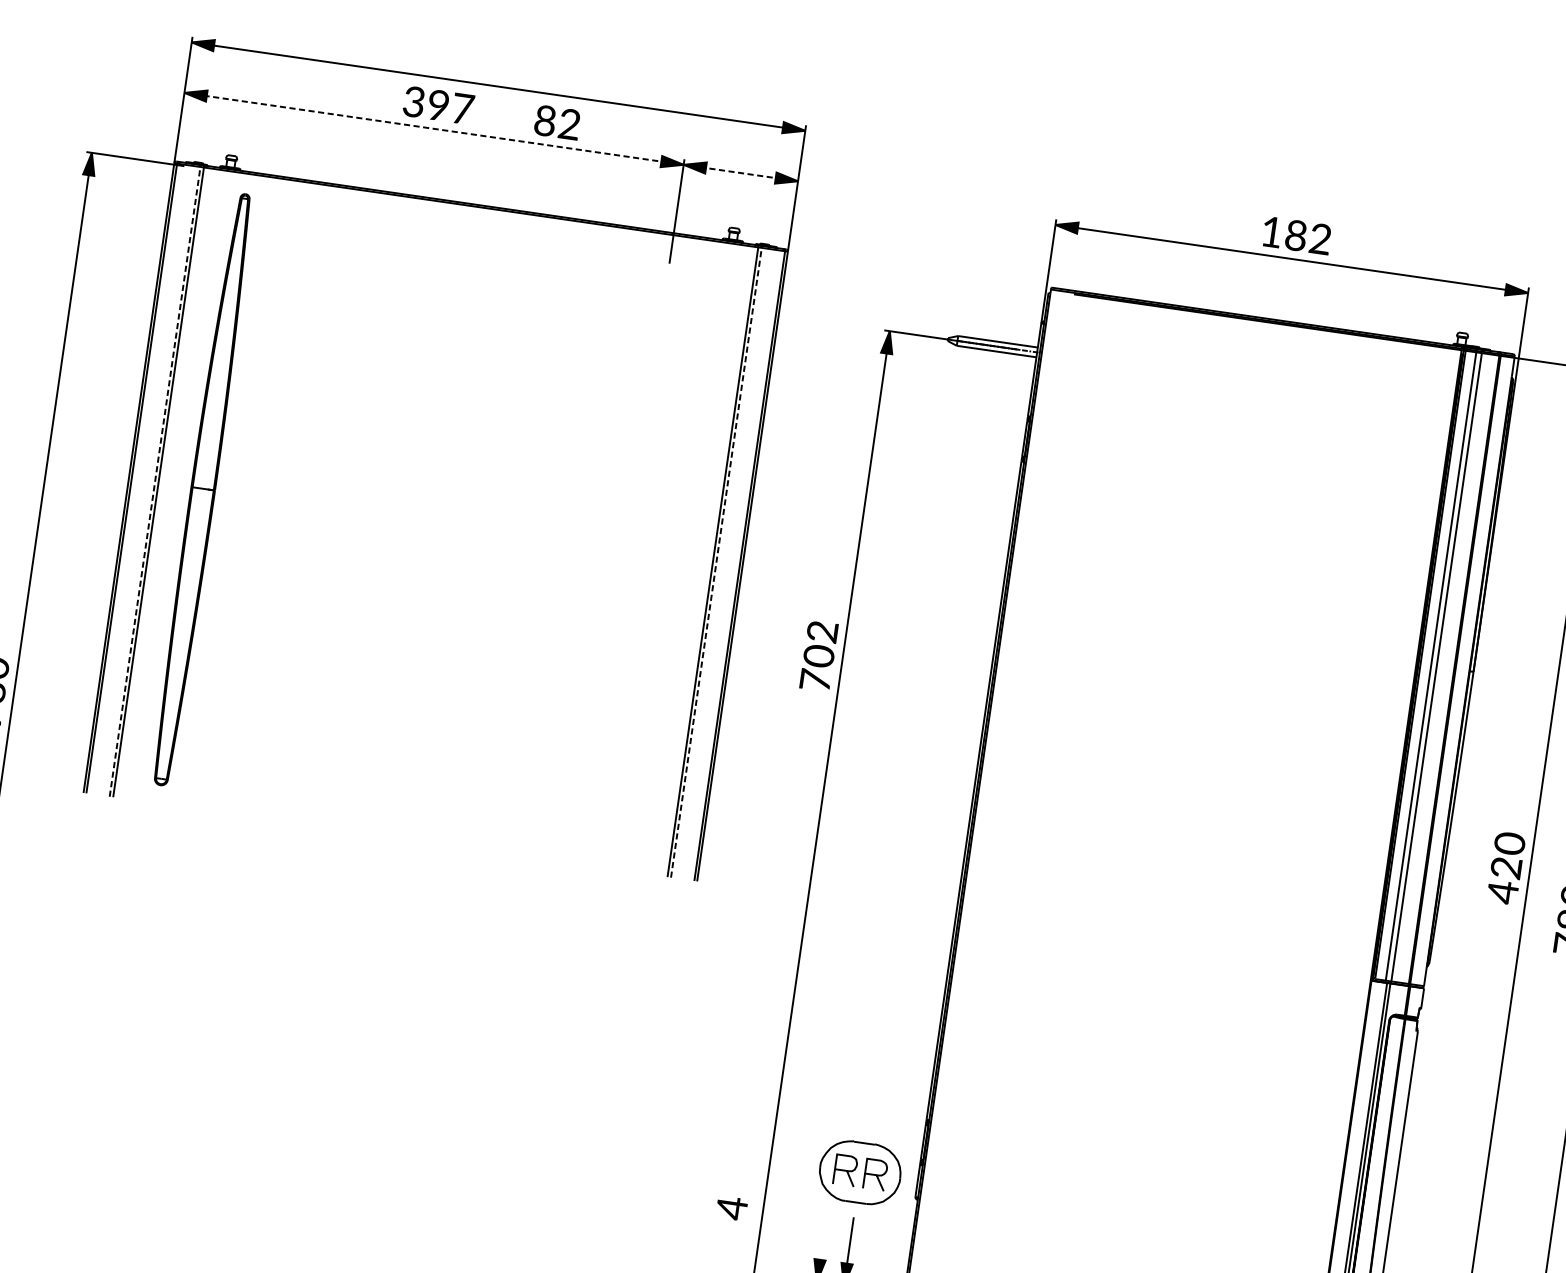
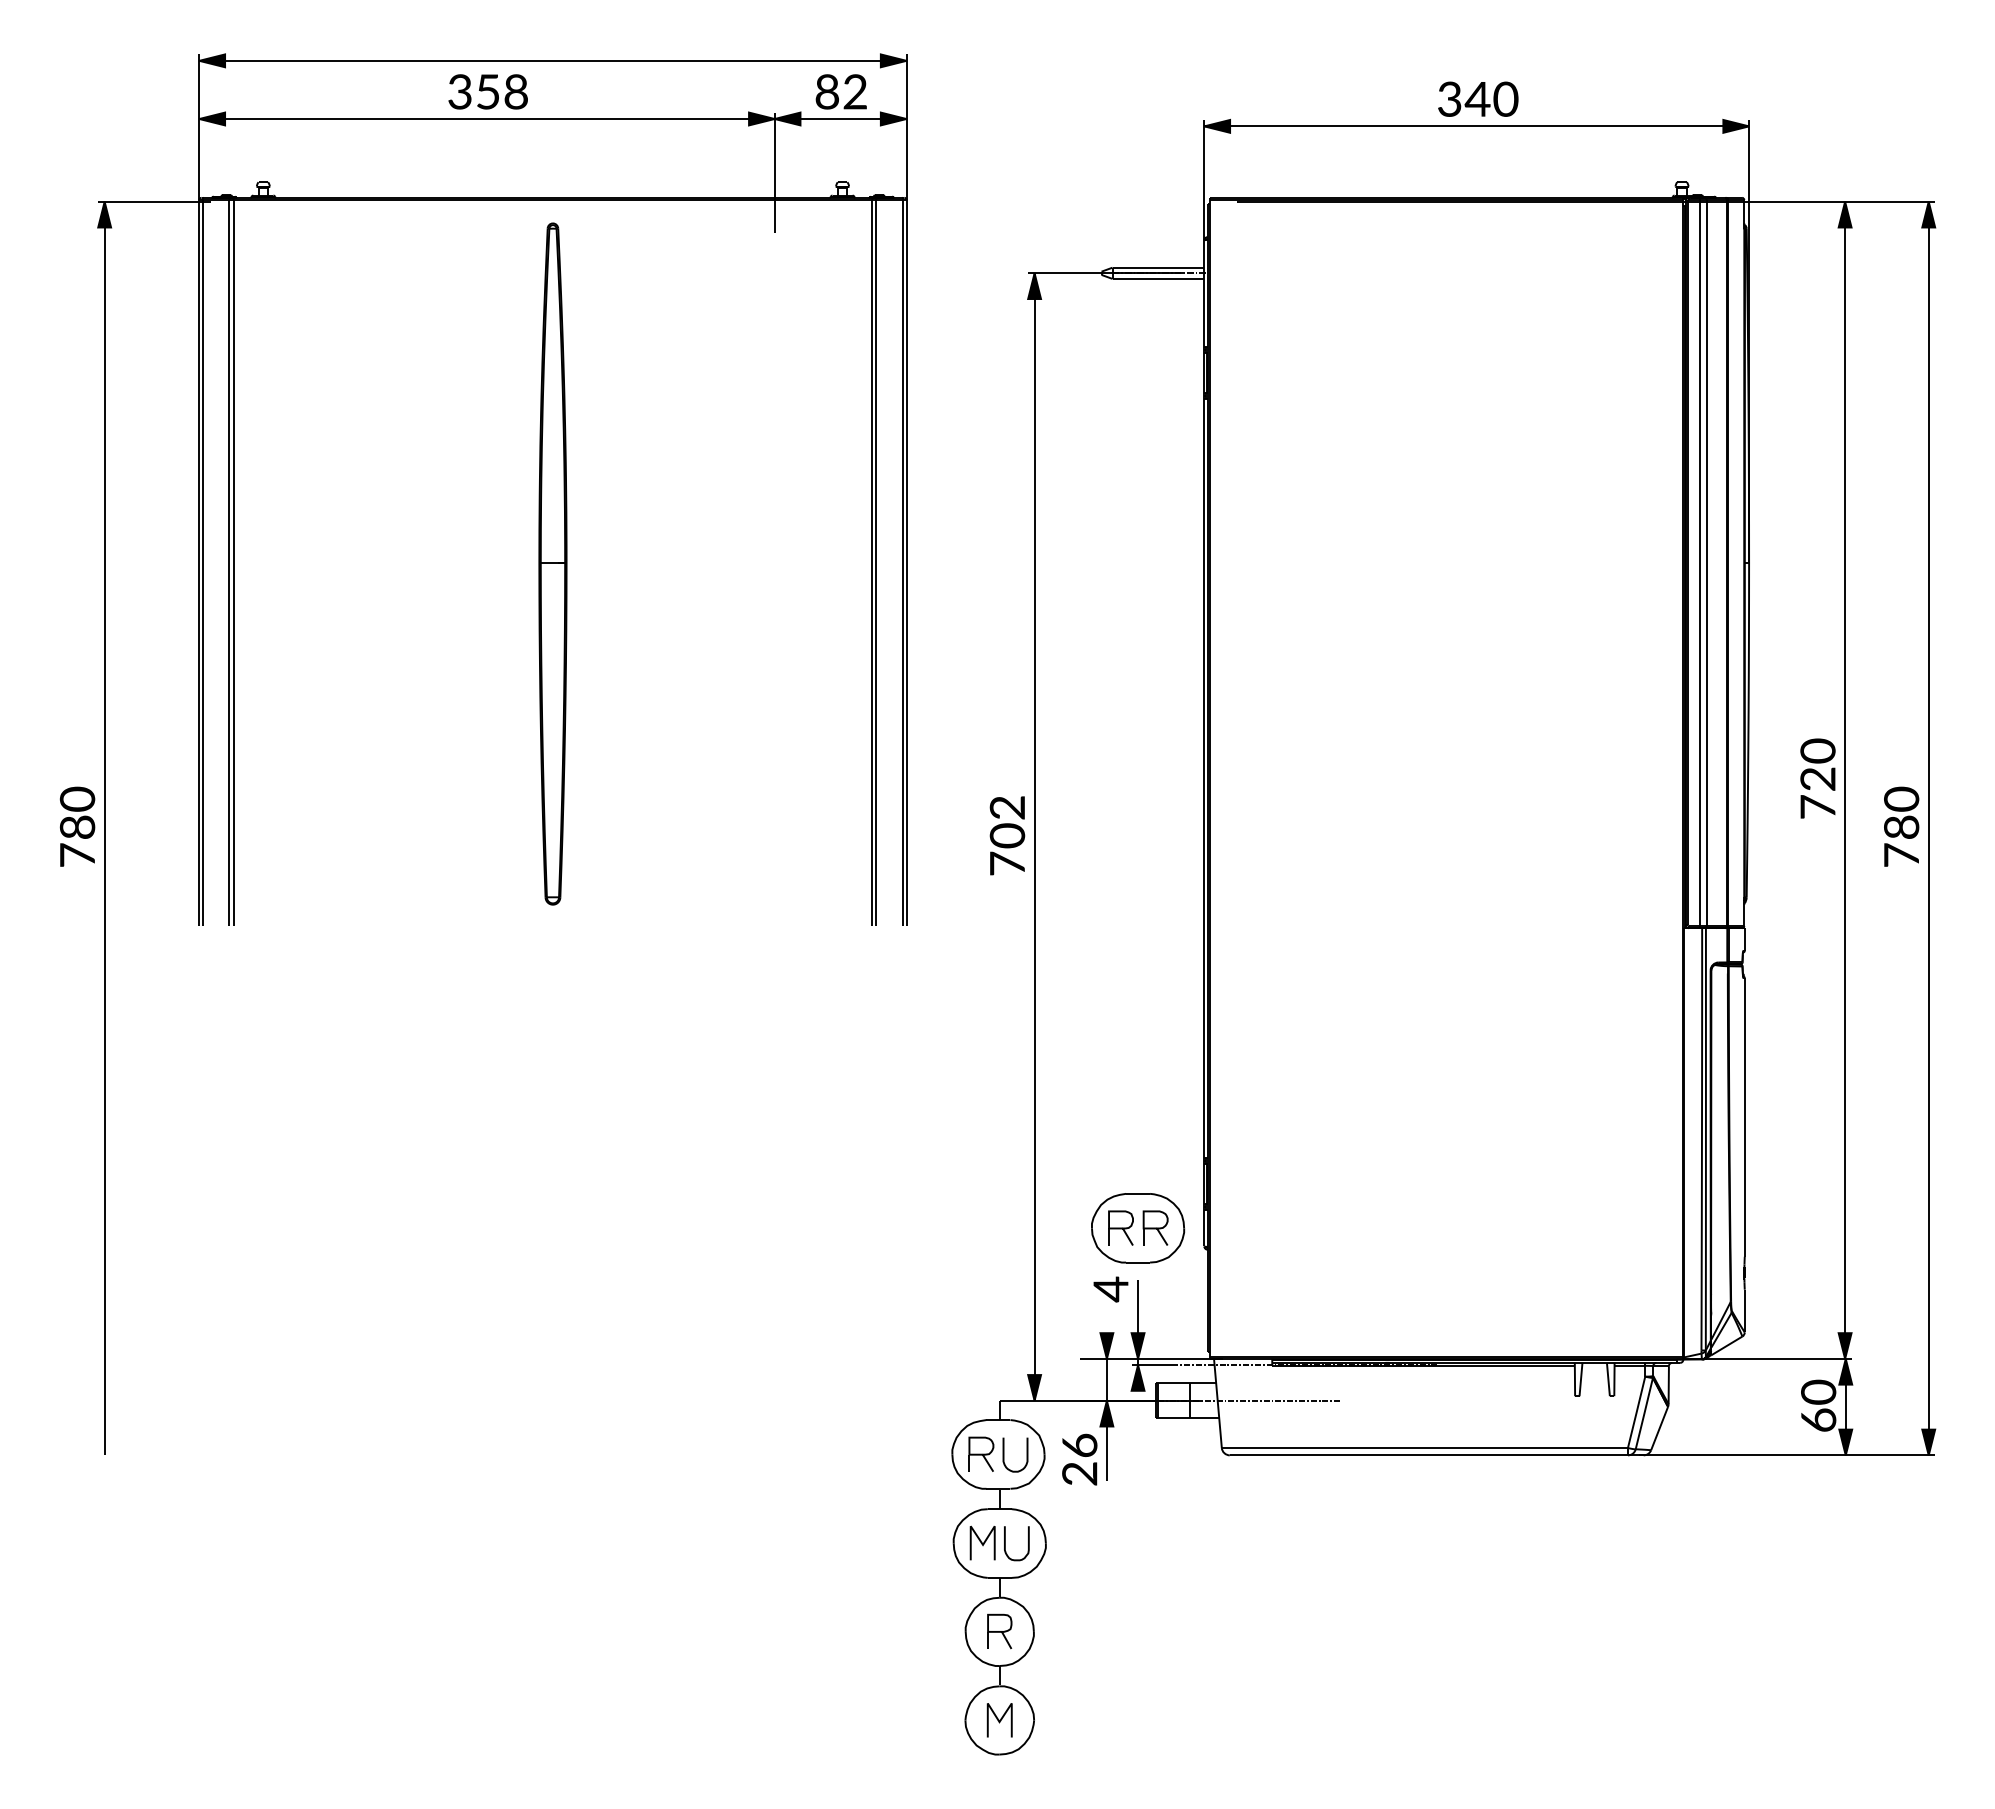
text: (450, 106) -> (502, 91), 397 -> 358
text: (556, 122) -> (840, 91), moved
line: (490, 137) -> (552, 119), dashed -> solid
text: (1296, 235) -> (1478, 98), 182 -> 340
line: (155, 482) -> (229, 563), dashed -> solid
part: (202, 489) -> (552, 563), moved
line: (716, 563) -> (876, 563), dashed -> solid
text: (819, 655) -> (1007, 835), moved
text: (1502, 892) -> (1817, 807), 420 -> 720
text: (731, 1208) -> (1110, 1289), moved

